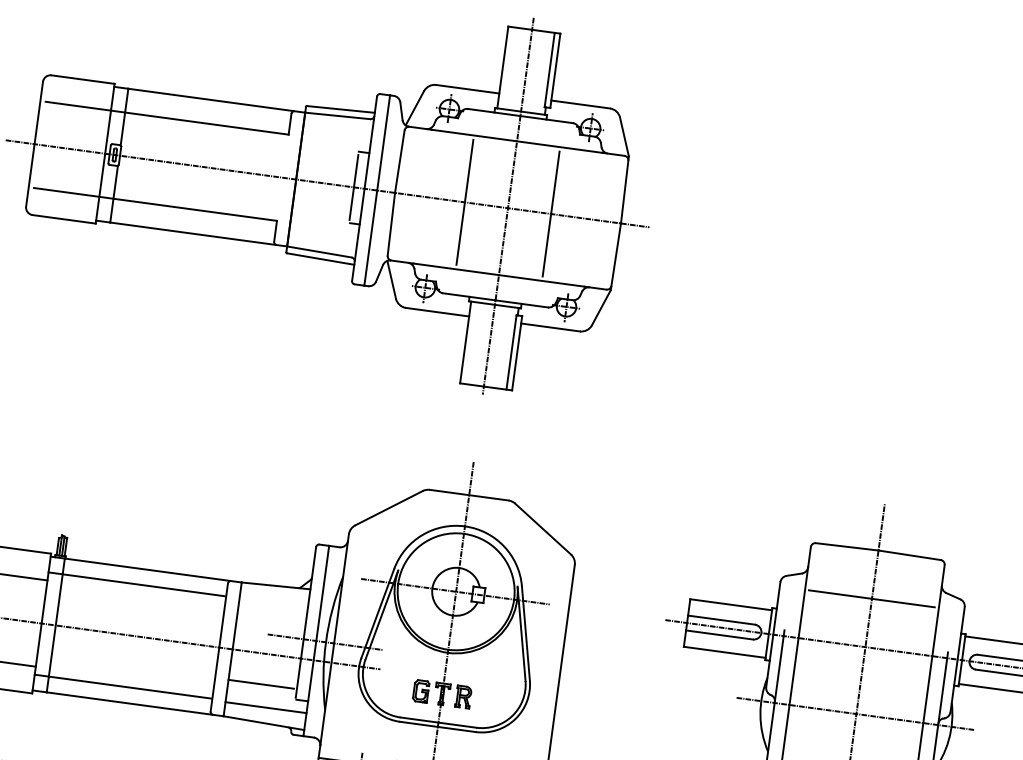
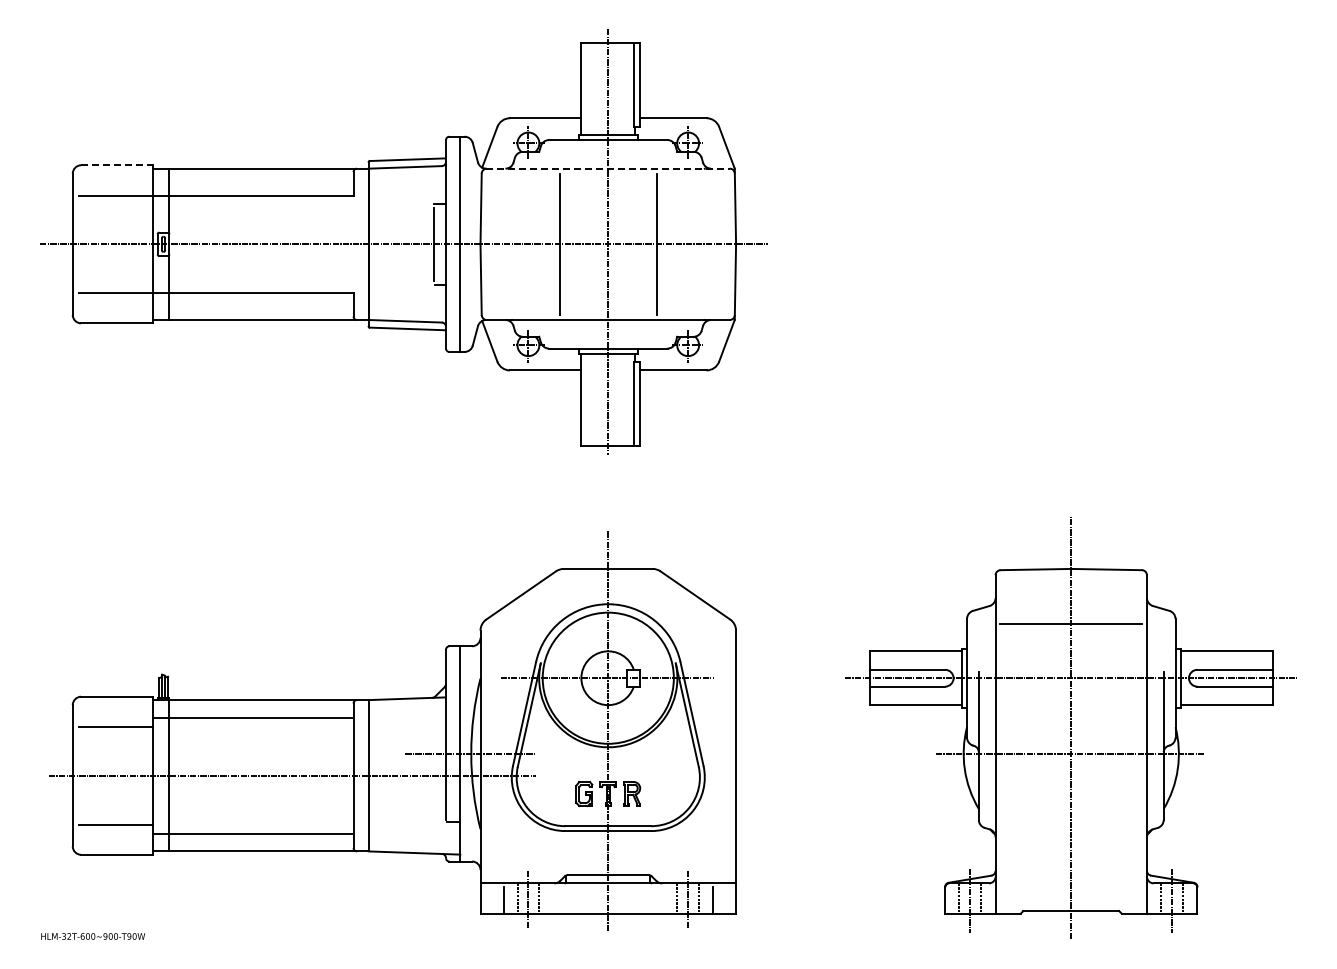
line: (82, 79) -> (116, 165), solid -> dashed
line: (516, 141) -> (607, 168), solid -> dashed
line: (261, 684) -> (405, 810), removed
line: (266, 707) -> (414, 835), removed

